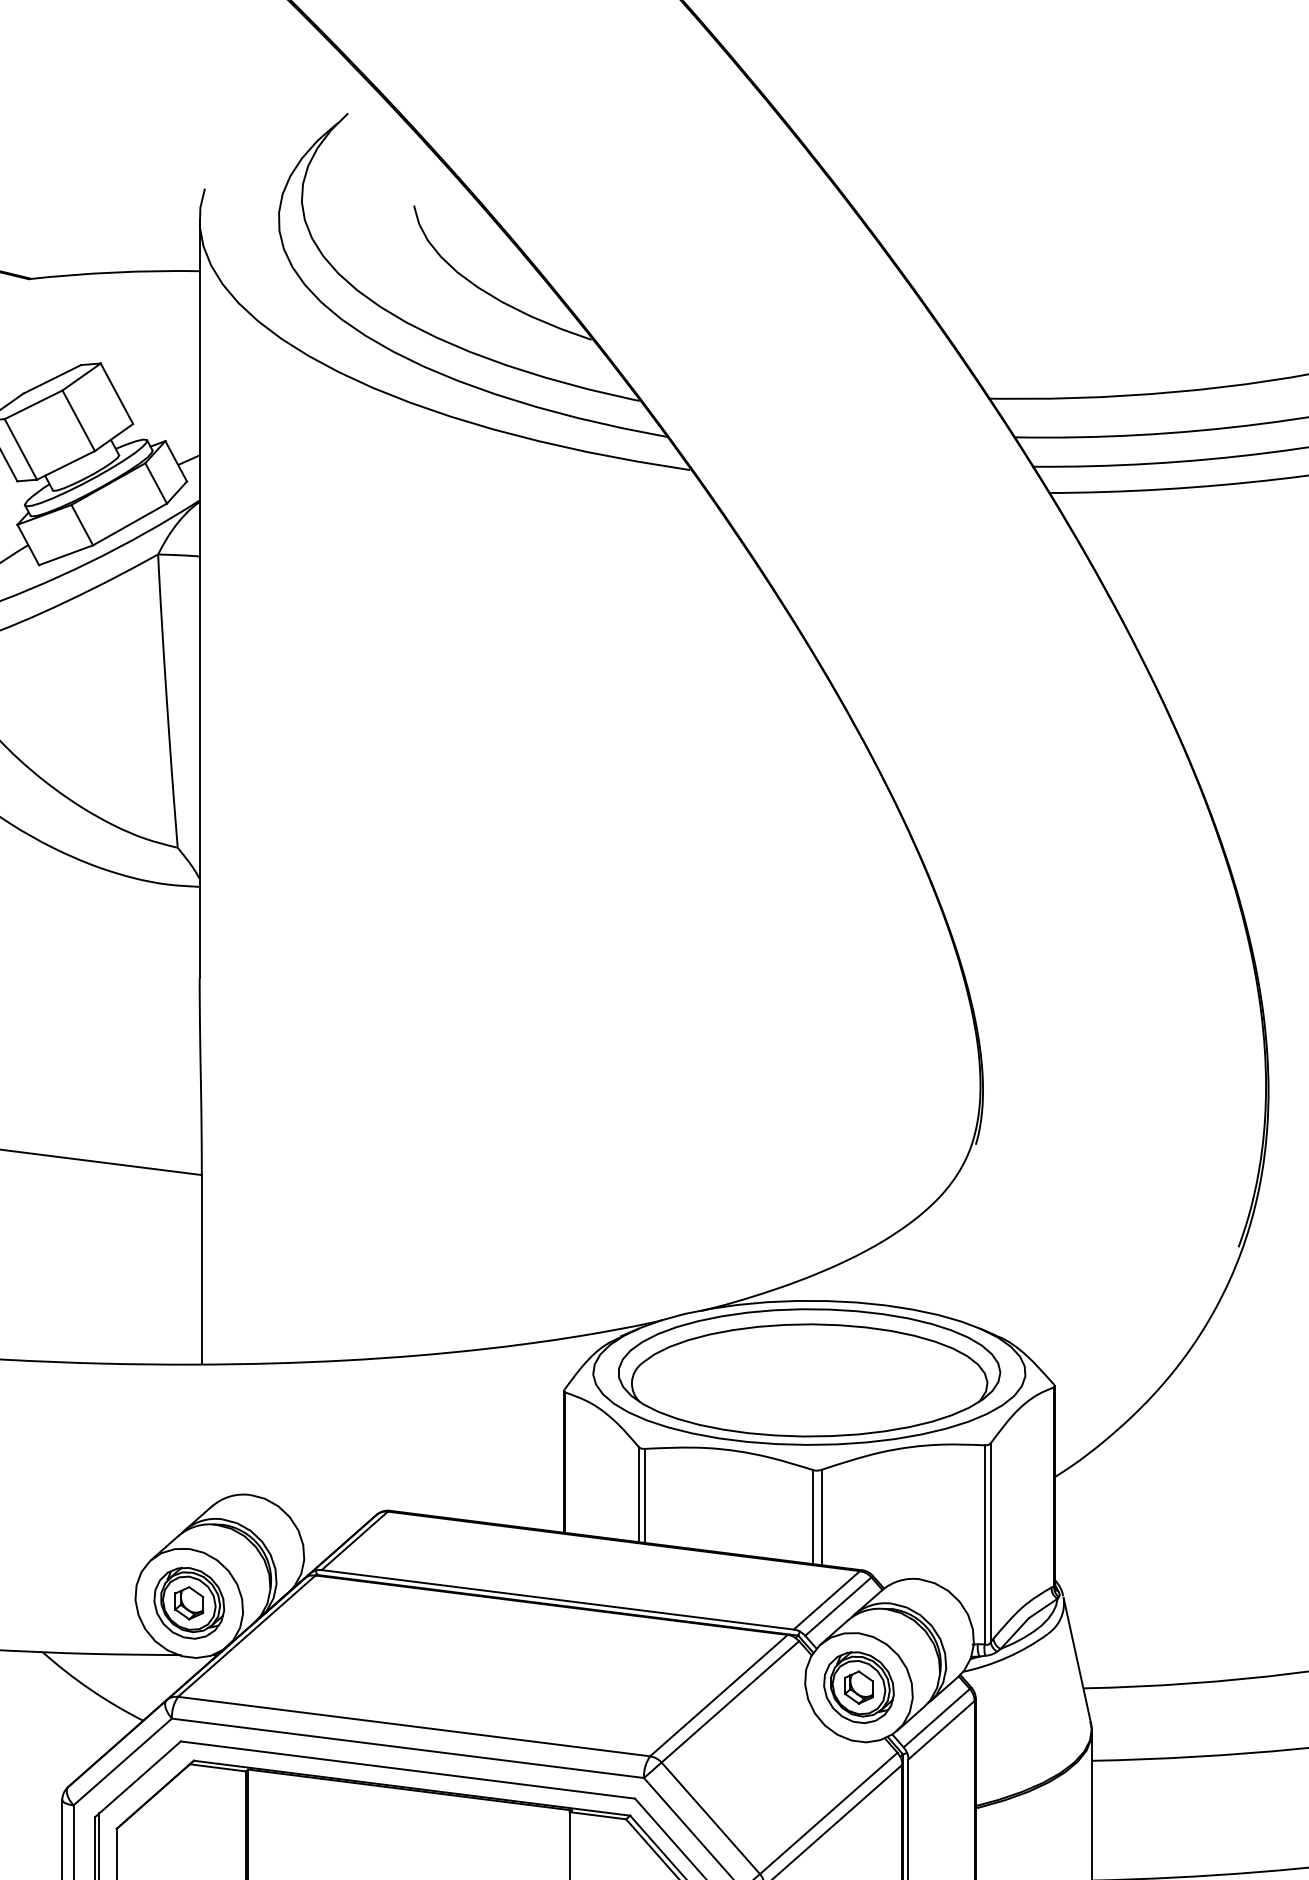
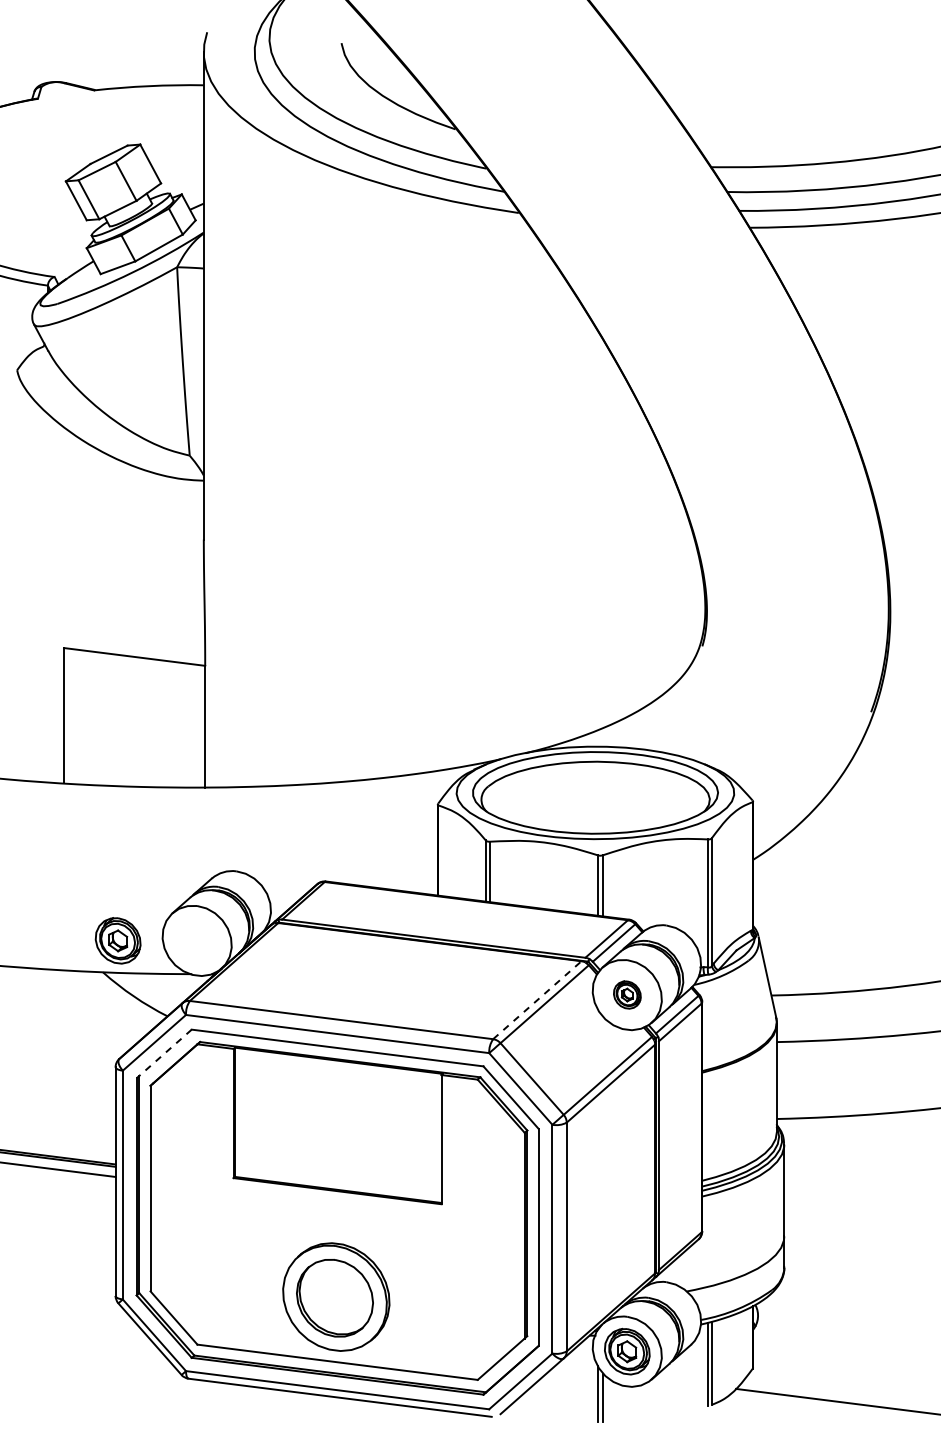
part: (188, 1602) -> (117, 940), moved
part: (859, 1686) -> (627, 994), size x0.6
line: (719, 1696) -> (537, 1000), solid -> dashed
line: (138, 1778) -> (164, 1053), solid -> dashed

